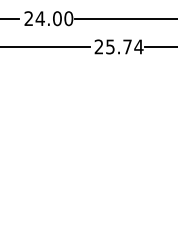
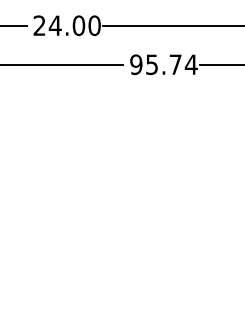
text: (98, 46) -> (135, 64), 25.74 -> 95.74

